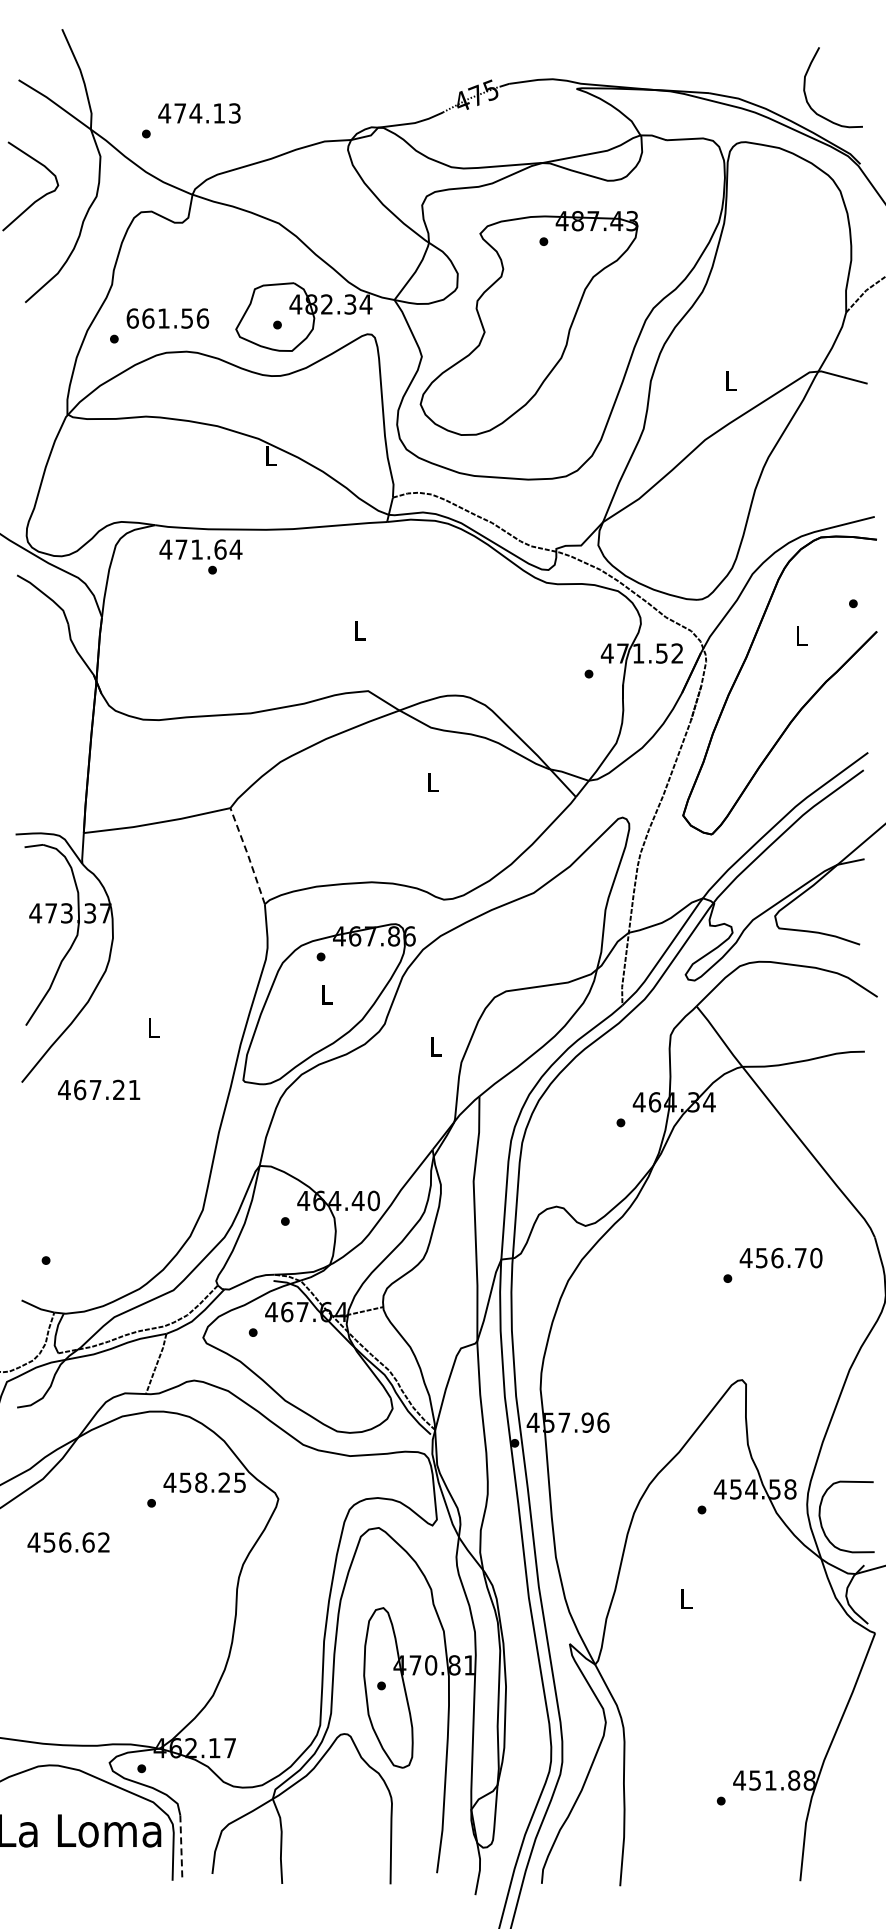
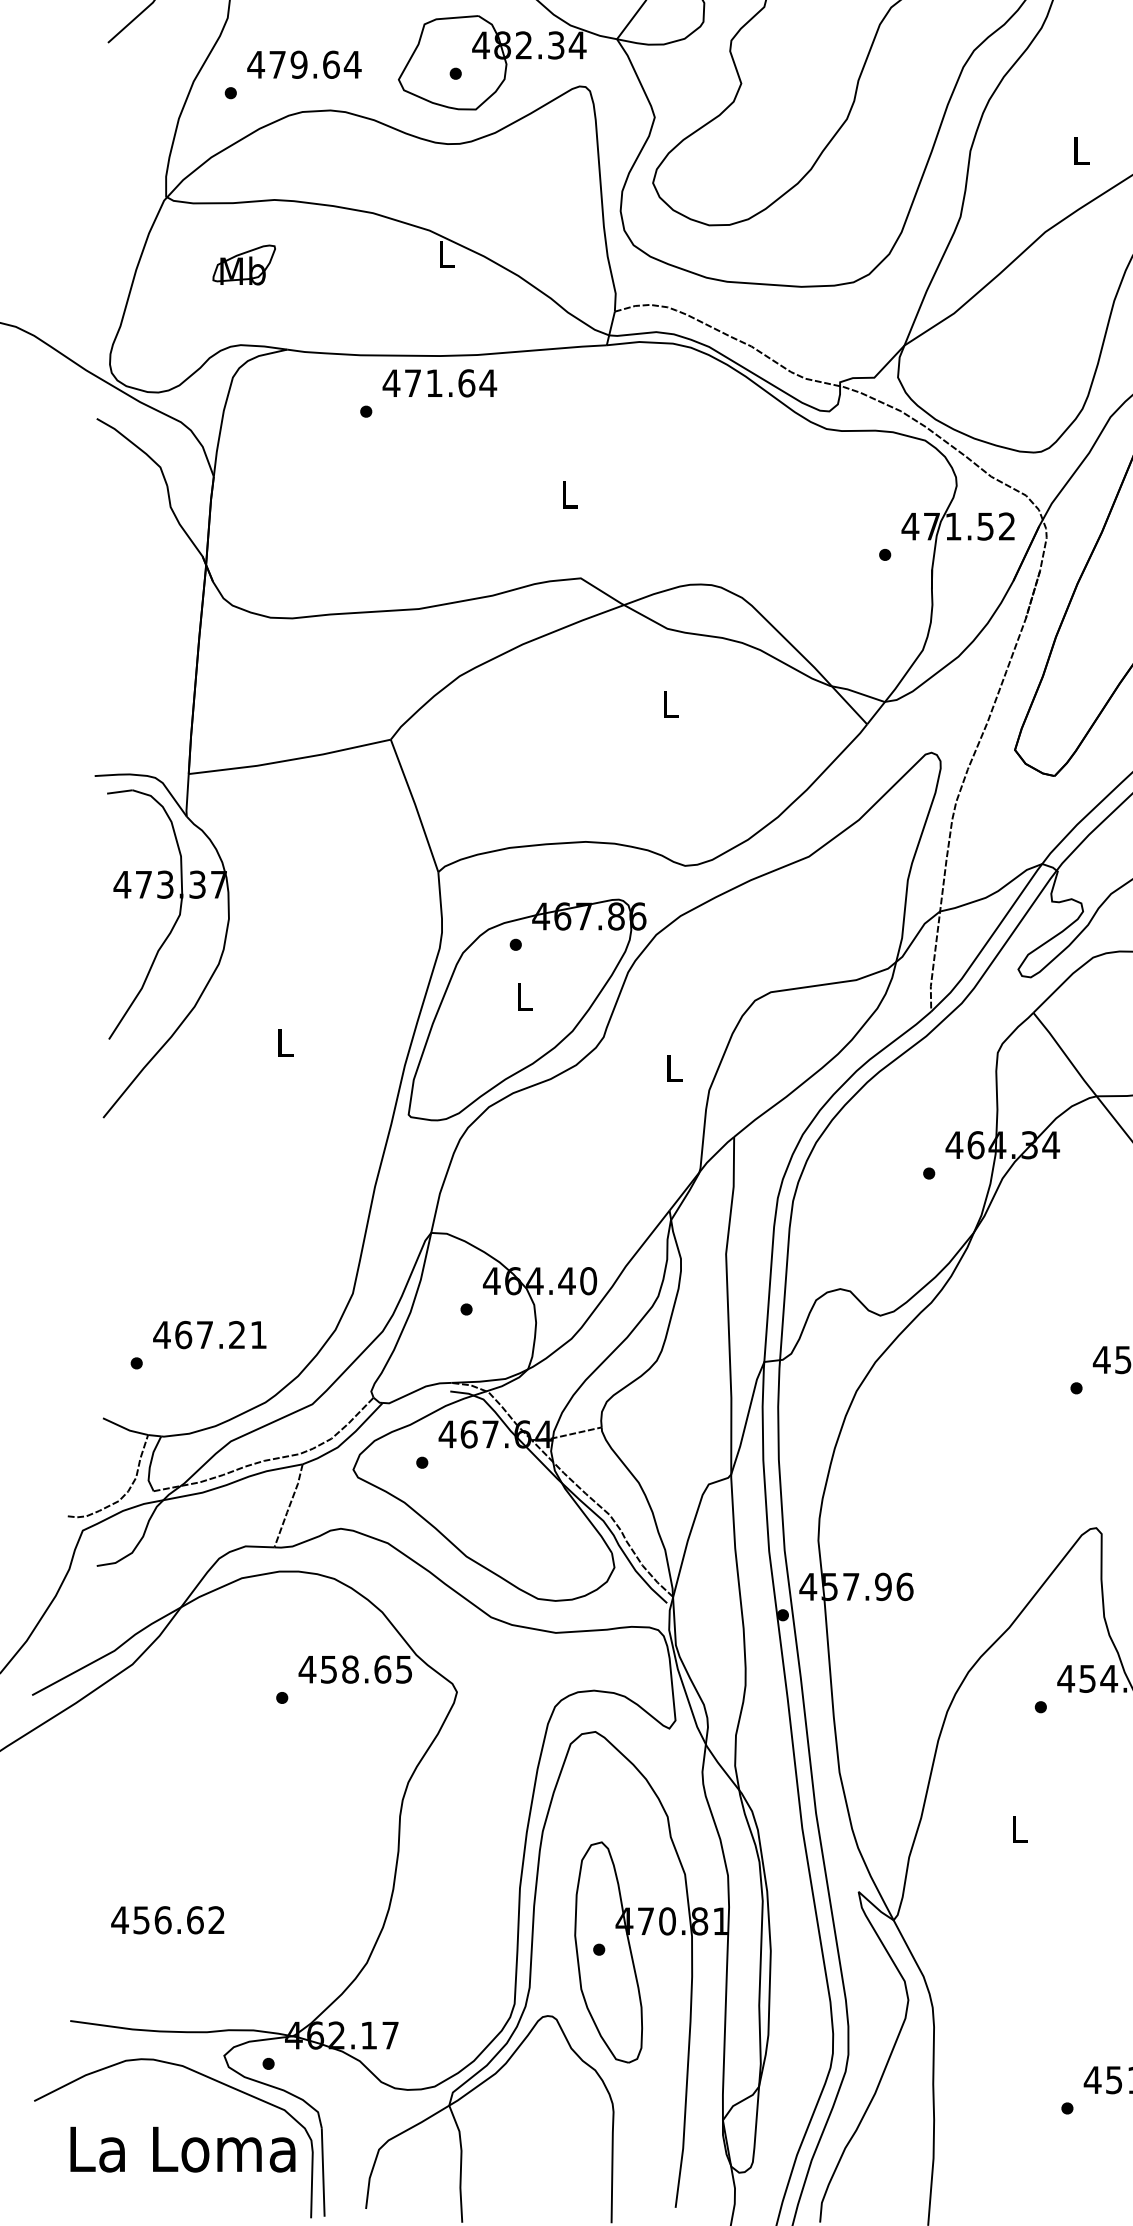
text: (167, 318) -> (304, 64), 661.56 -> 479.64
part: (123, 463) -> (243, 264), added
text: (200, 549) -> (439, 383), moved
line: (248, 855) -> (415, 804), dashed -> solid
text: (99, 1089) -> (210, 1334), moved
text: (224, 1482) -> (382, 1669), 458.25 -> 458.65
text: (68, 1542) -> (167, 1920), moved
line: (181, 1848) -> (323, 2173), dashed -> solid

